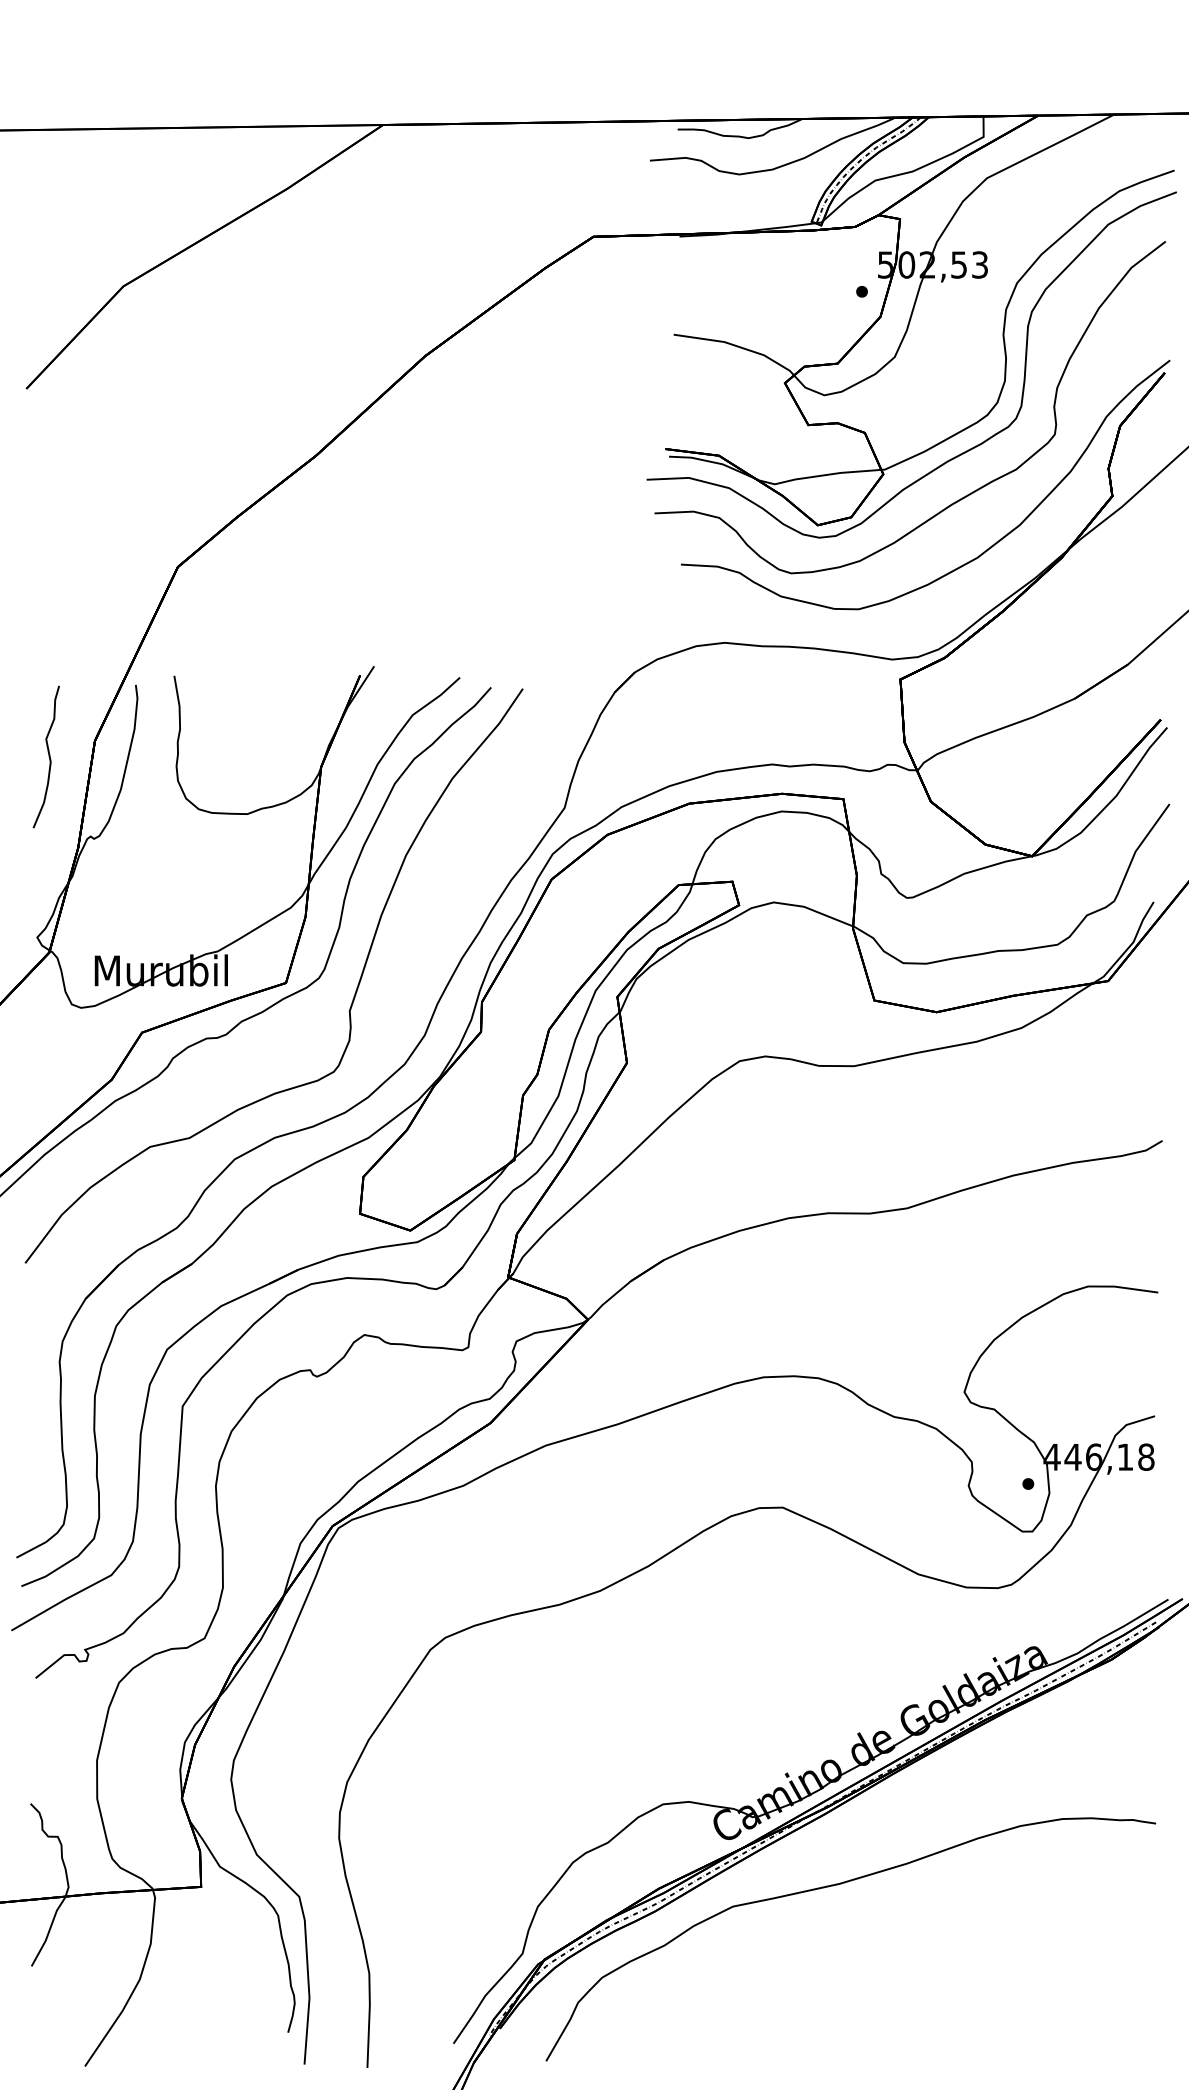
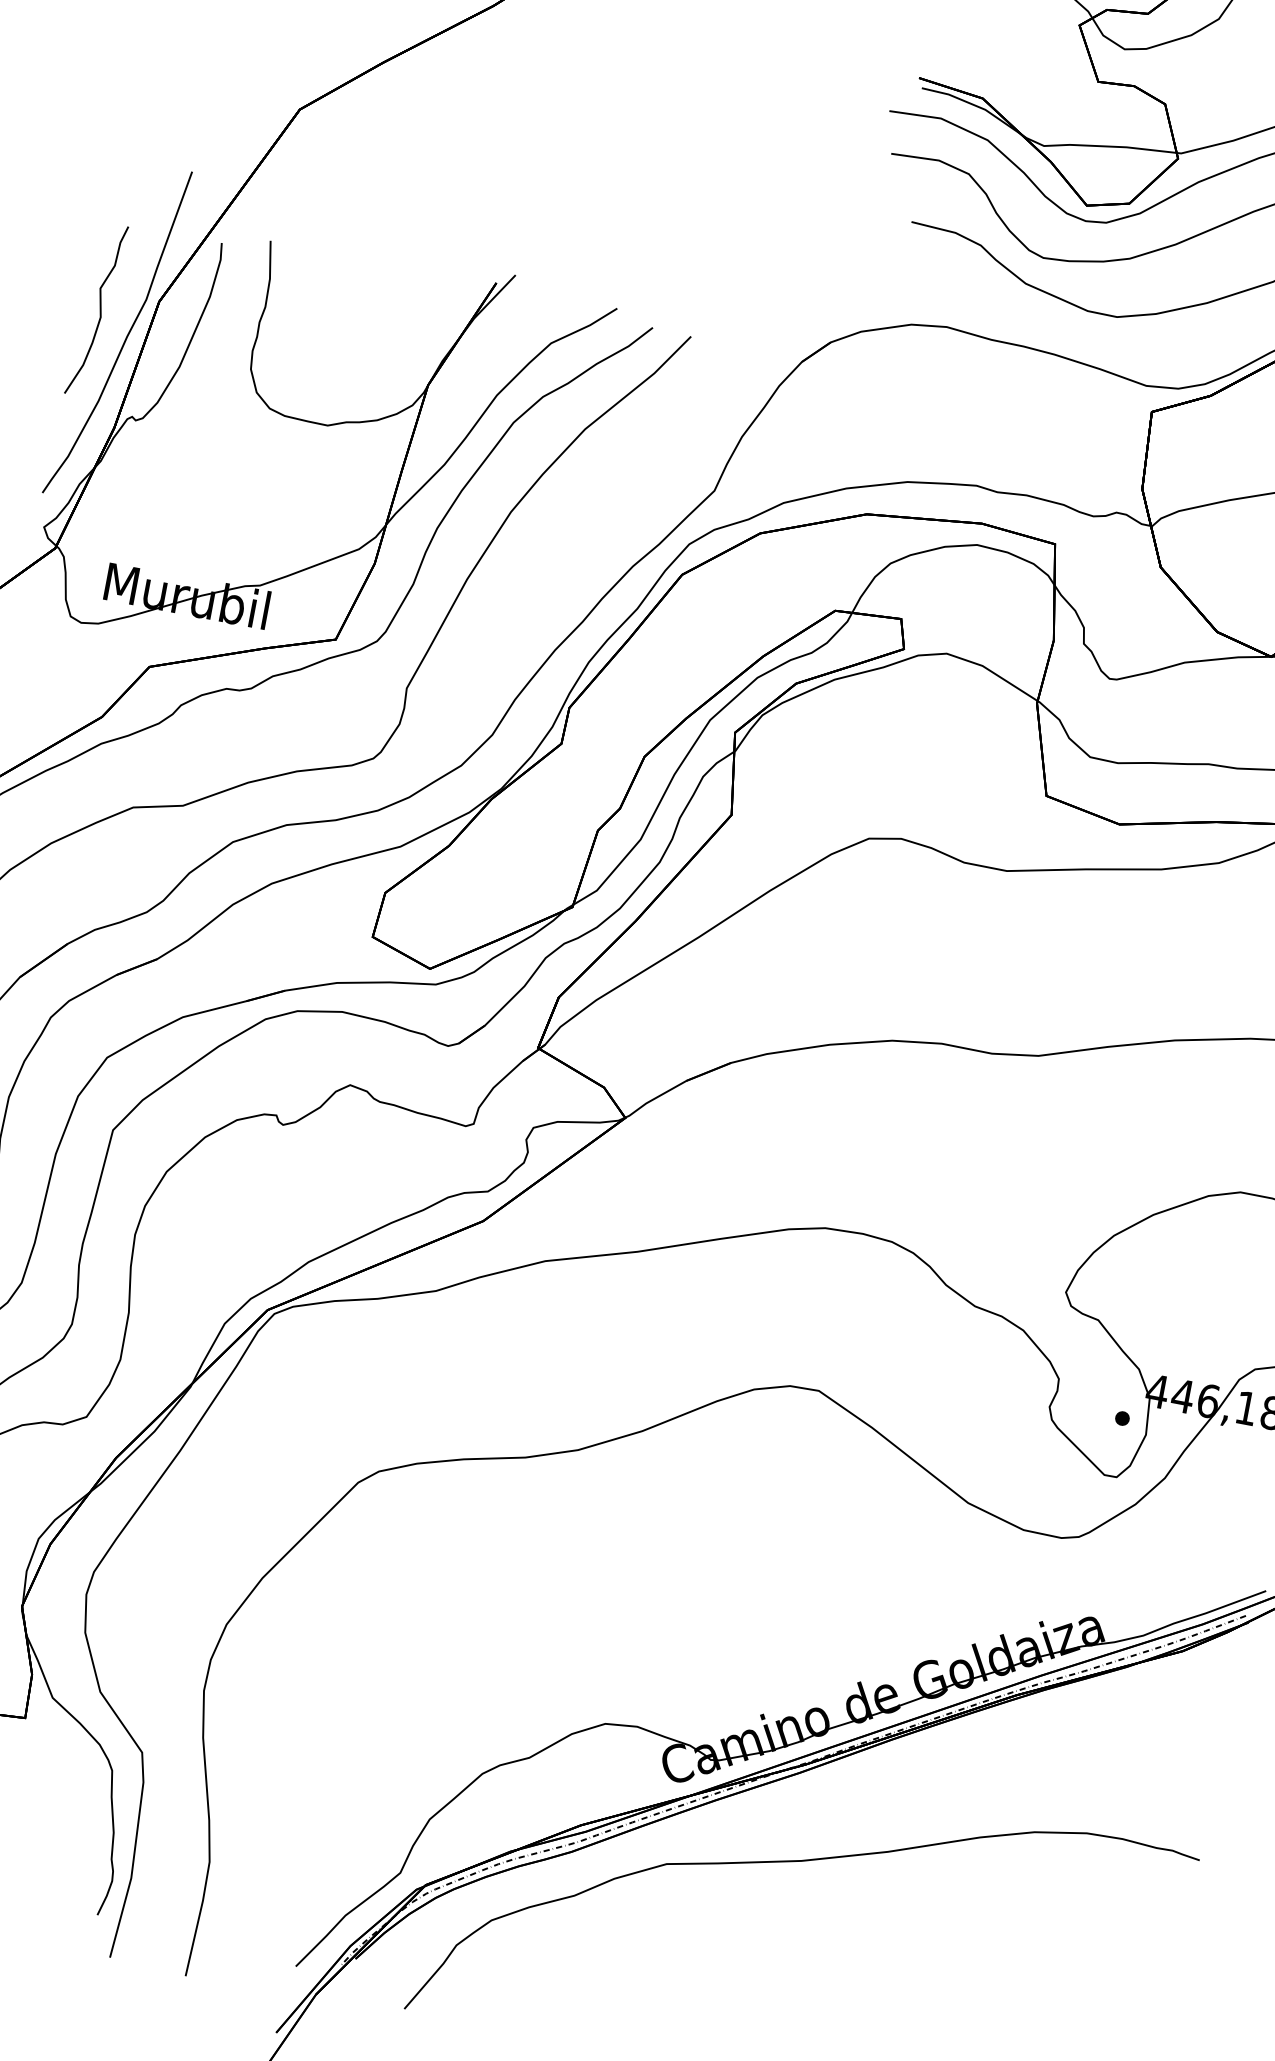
curve: (73, 773) -> (125, 336), added

